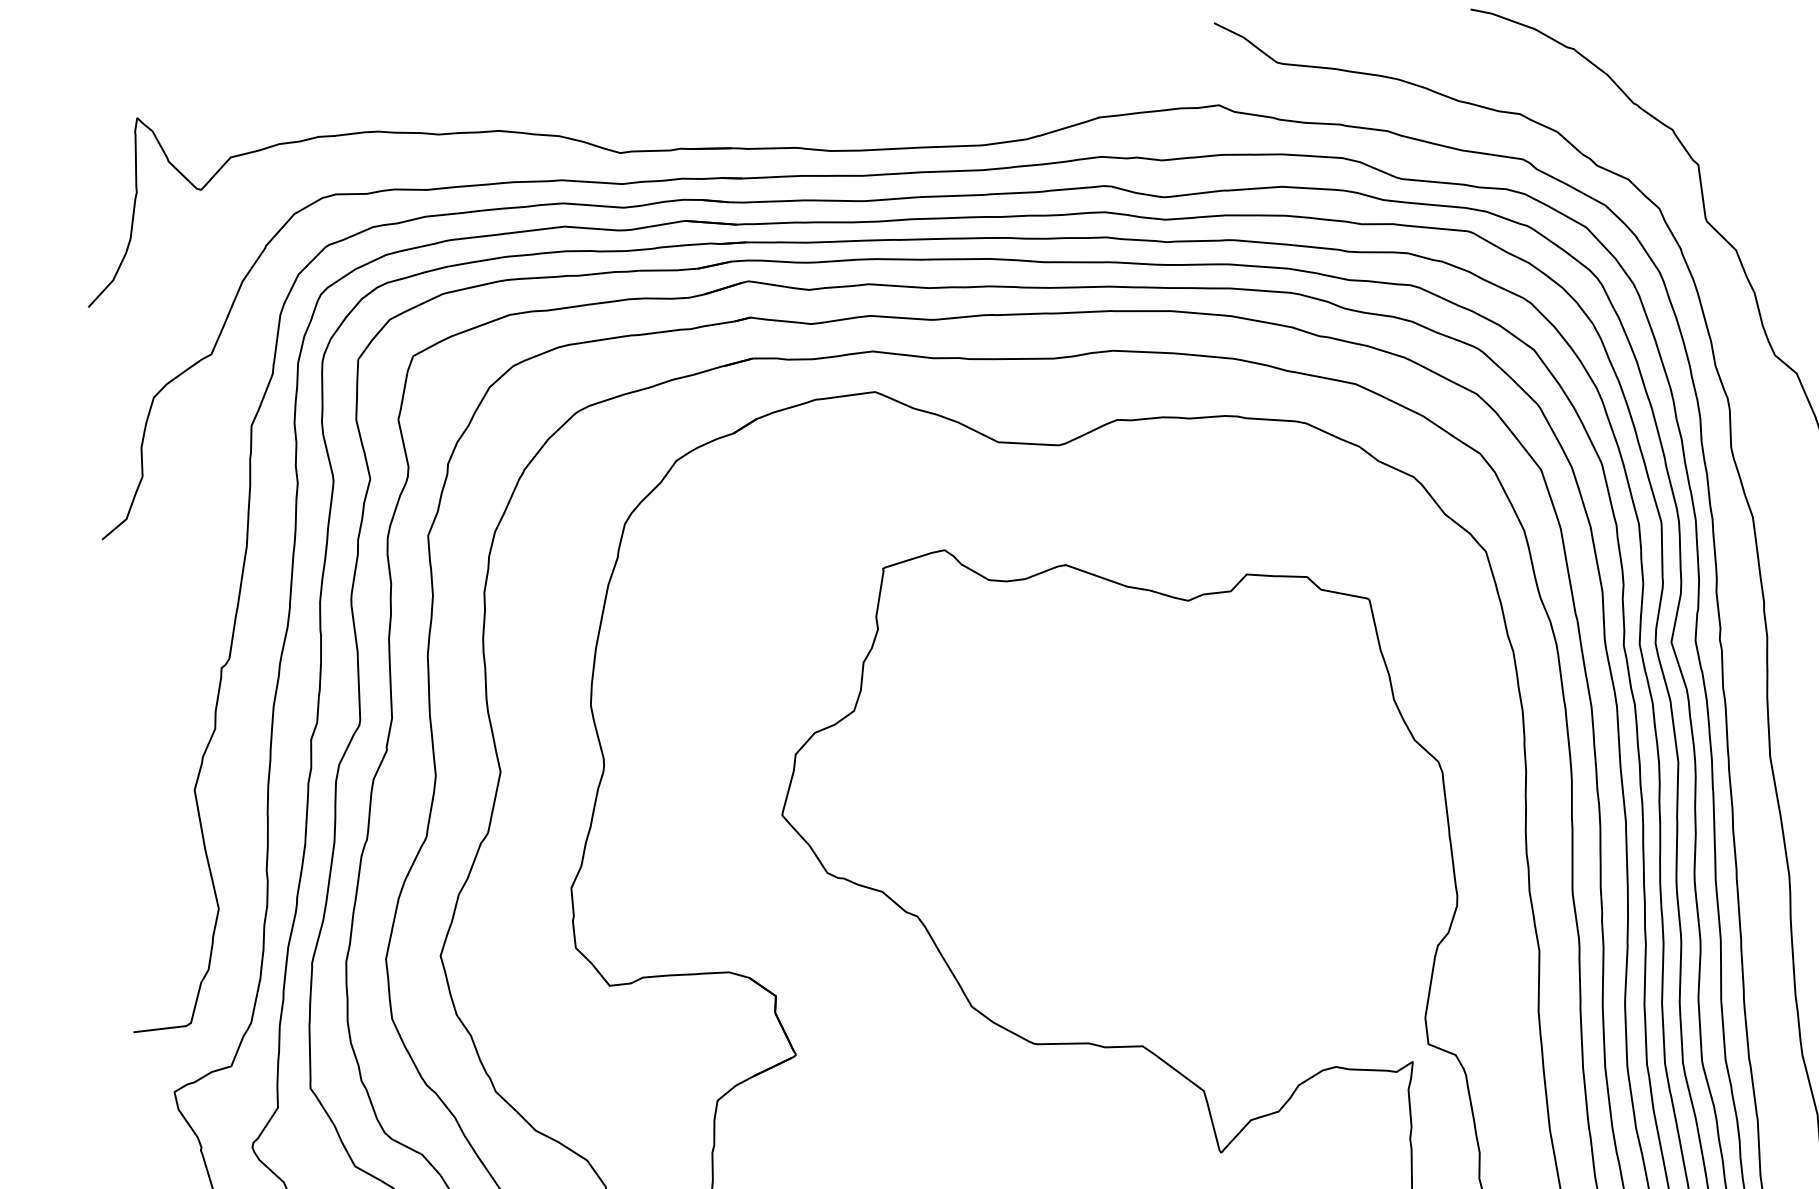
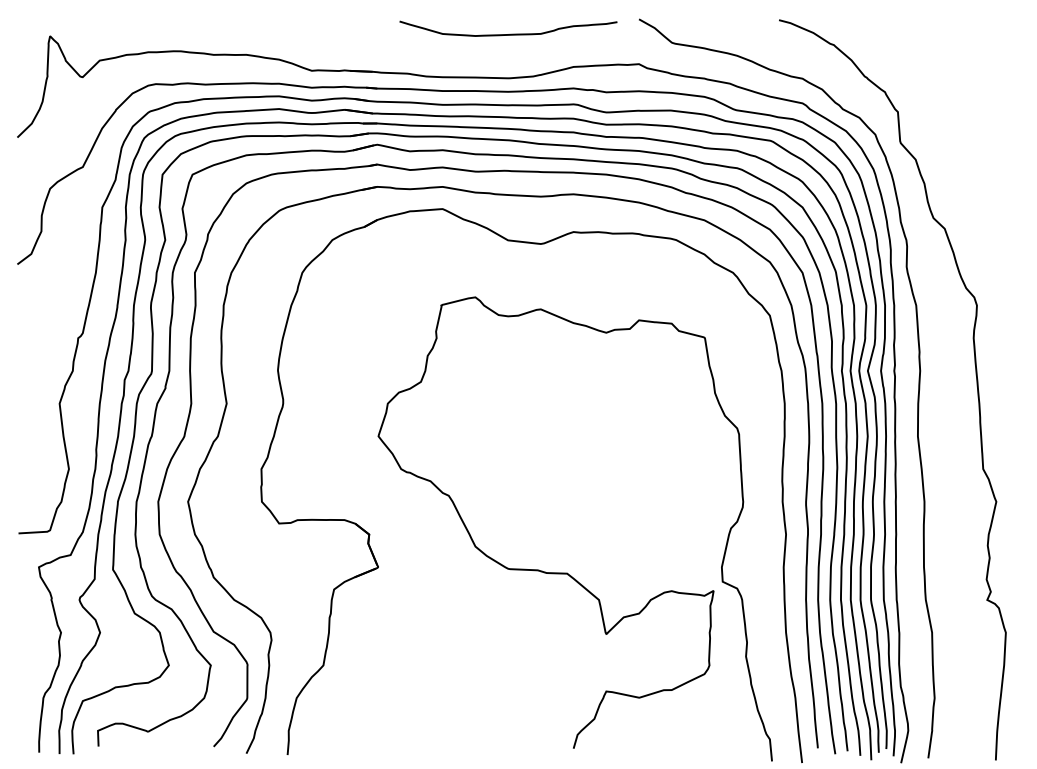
curve: (980, 63) -> (510, 33), added

